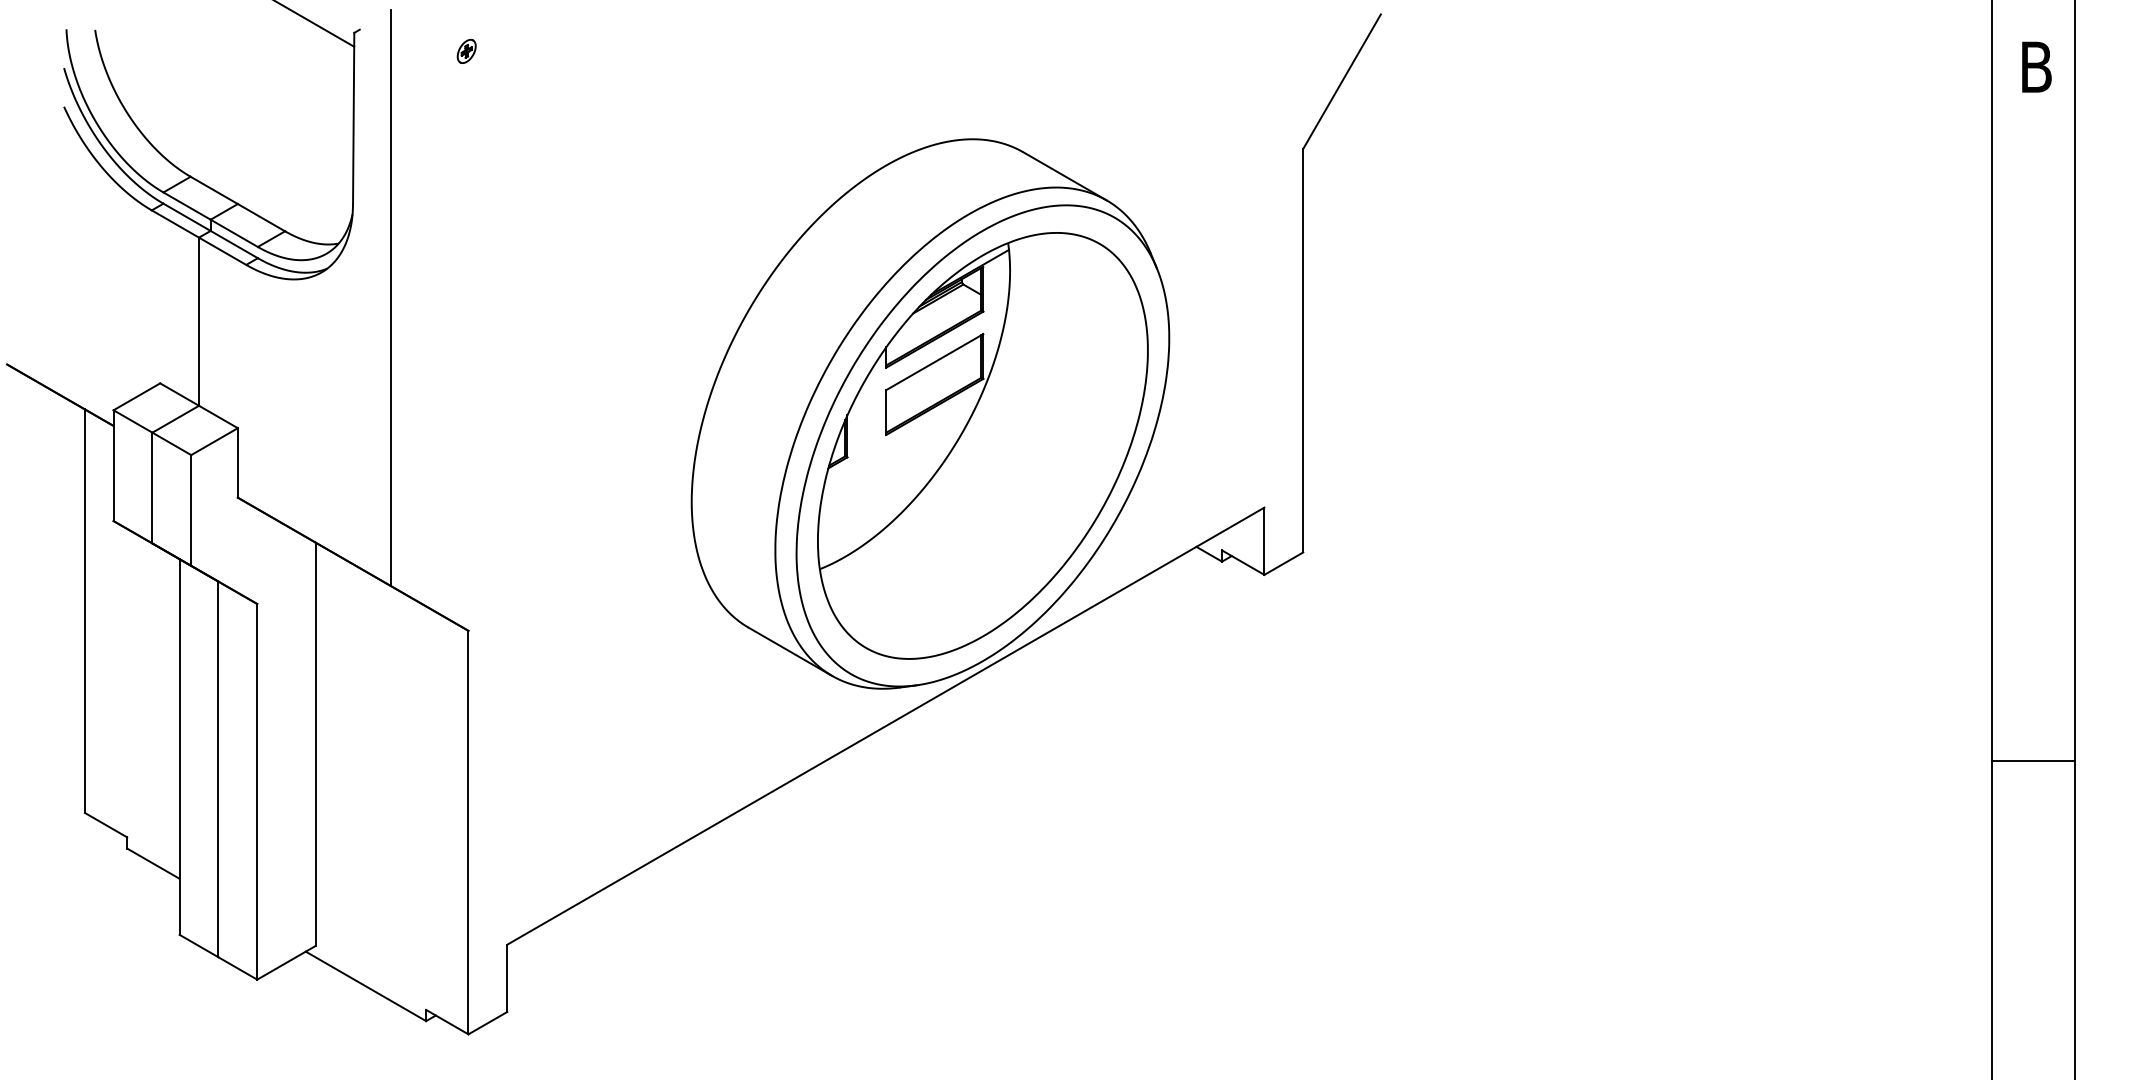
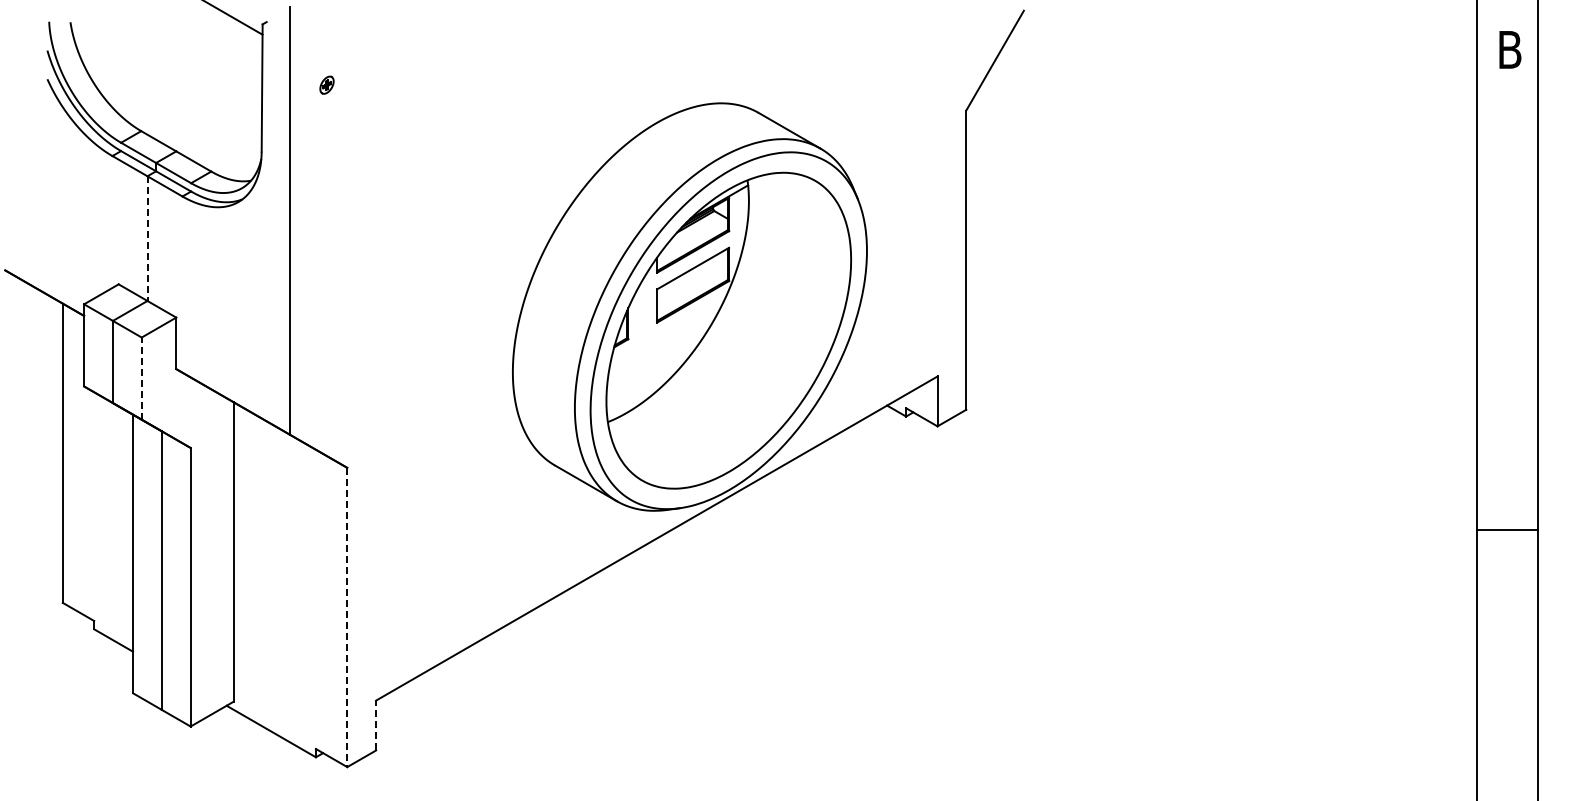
part: (466, 50) -> (326, 84), moved
line: (199, 322) -> (147, 239), solid -> dashed
line: (190, 510) -> (141, 378), solid -> dashed
line: (2033, 761) -> (1507, 530), moved
line: (468, 832) -> (347, 617), solid -> dashed
line: (507, 978) -> (376, 725), solid -> dashed

